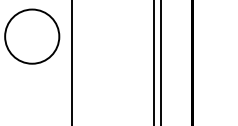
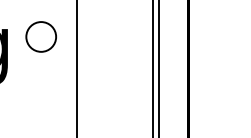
circle: (32, 36) -> (41, 36), size x0.6

